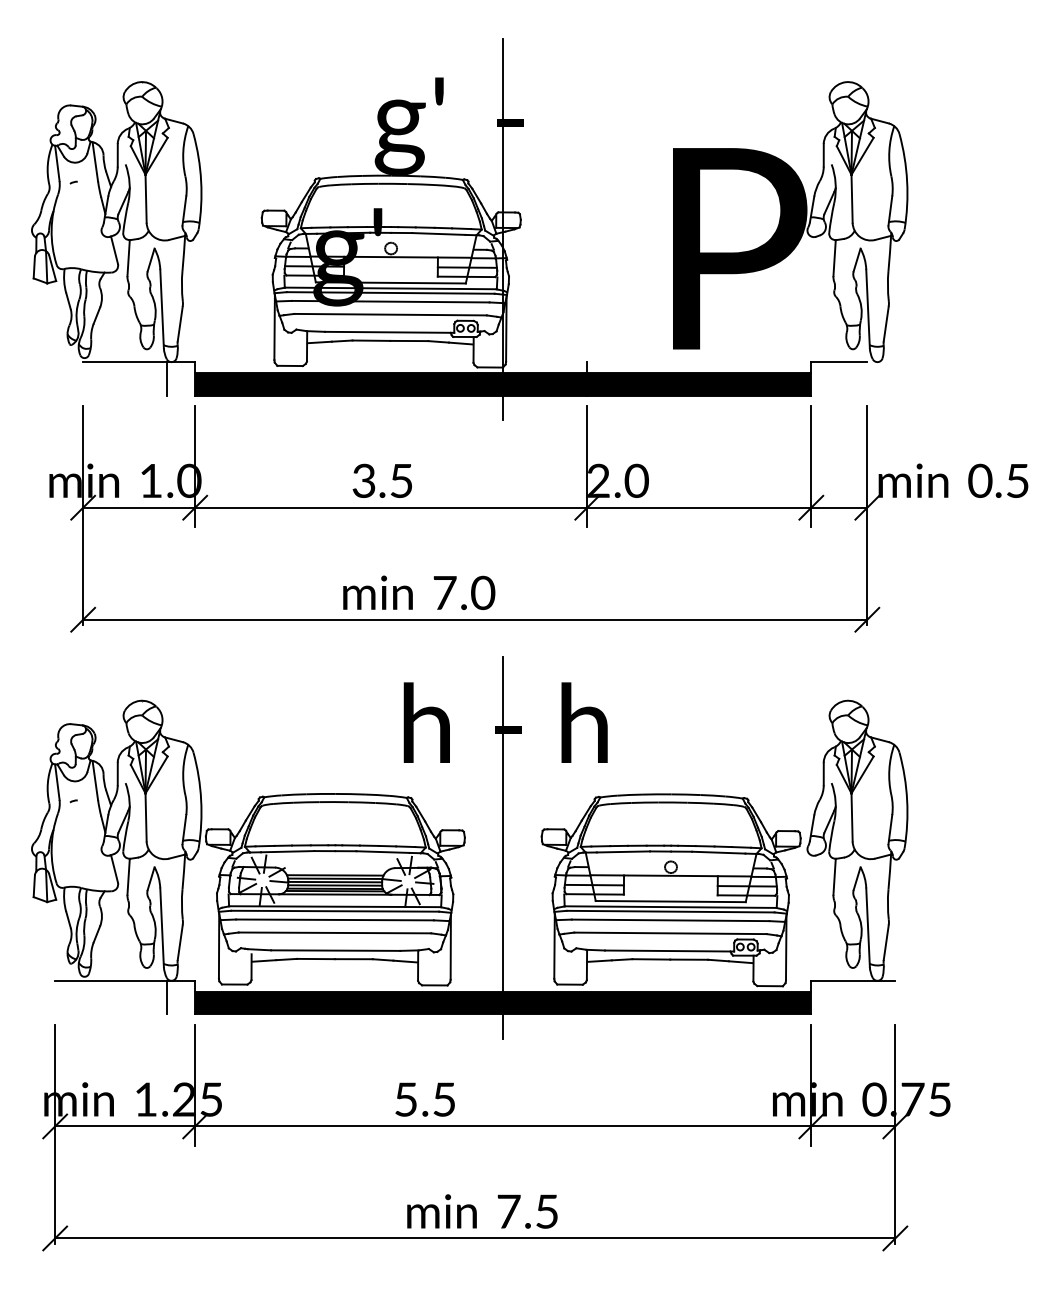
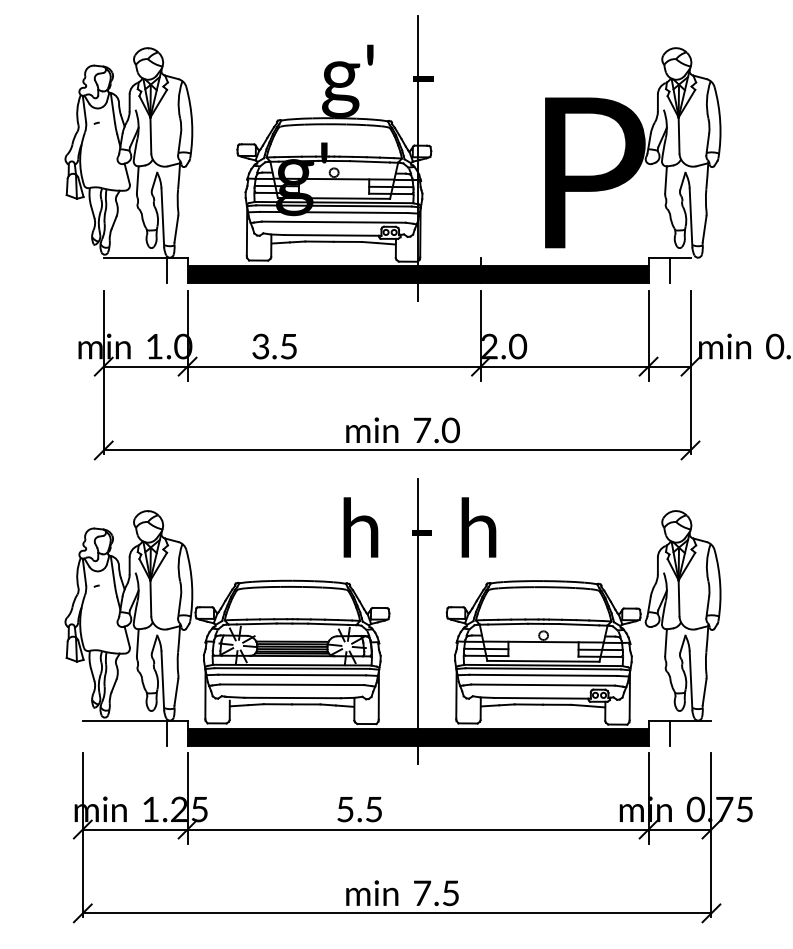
line: (839, 378) -> (669, 269), added
text: (381, 480) -> (273, 346), moved
text: (419, 592) -> (403, 430), moved
line: (839, 997) -> (669, 733), added

